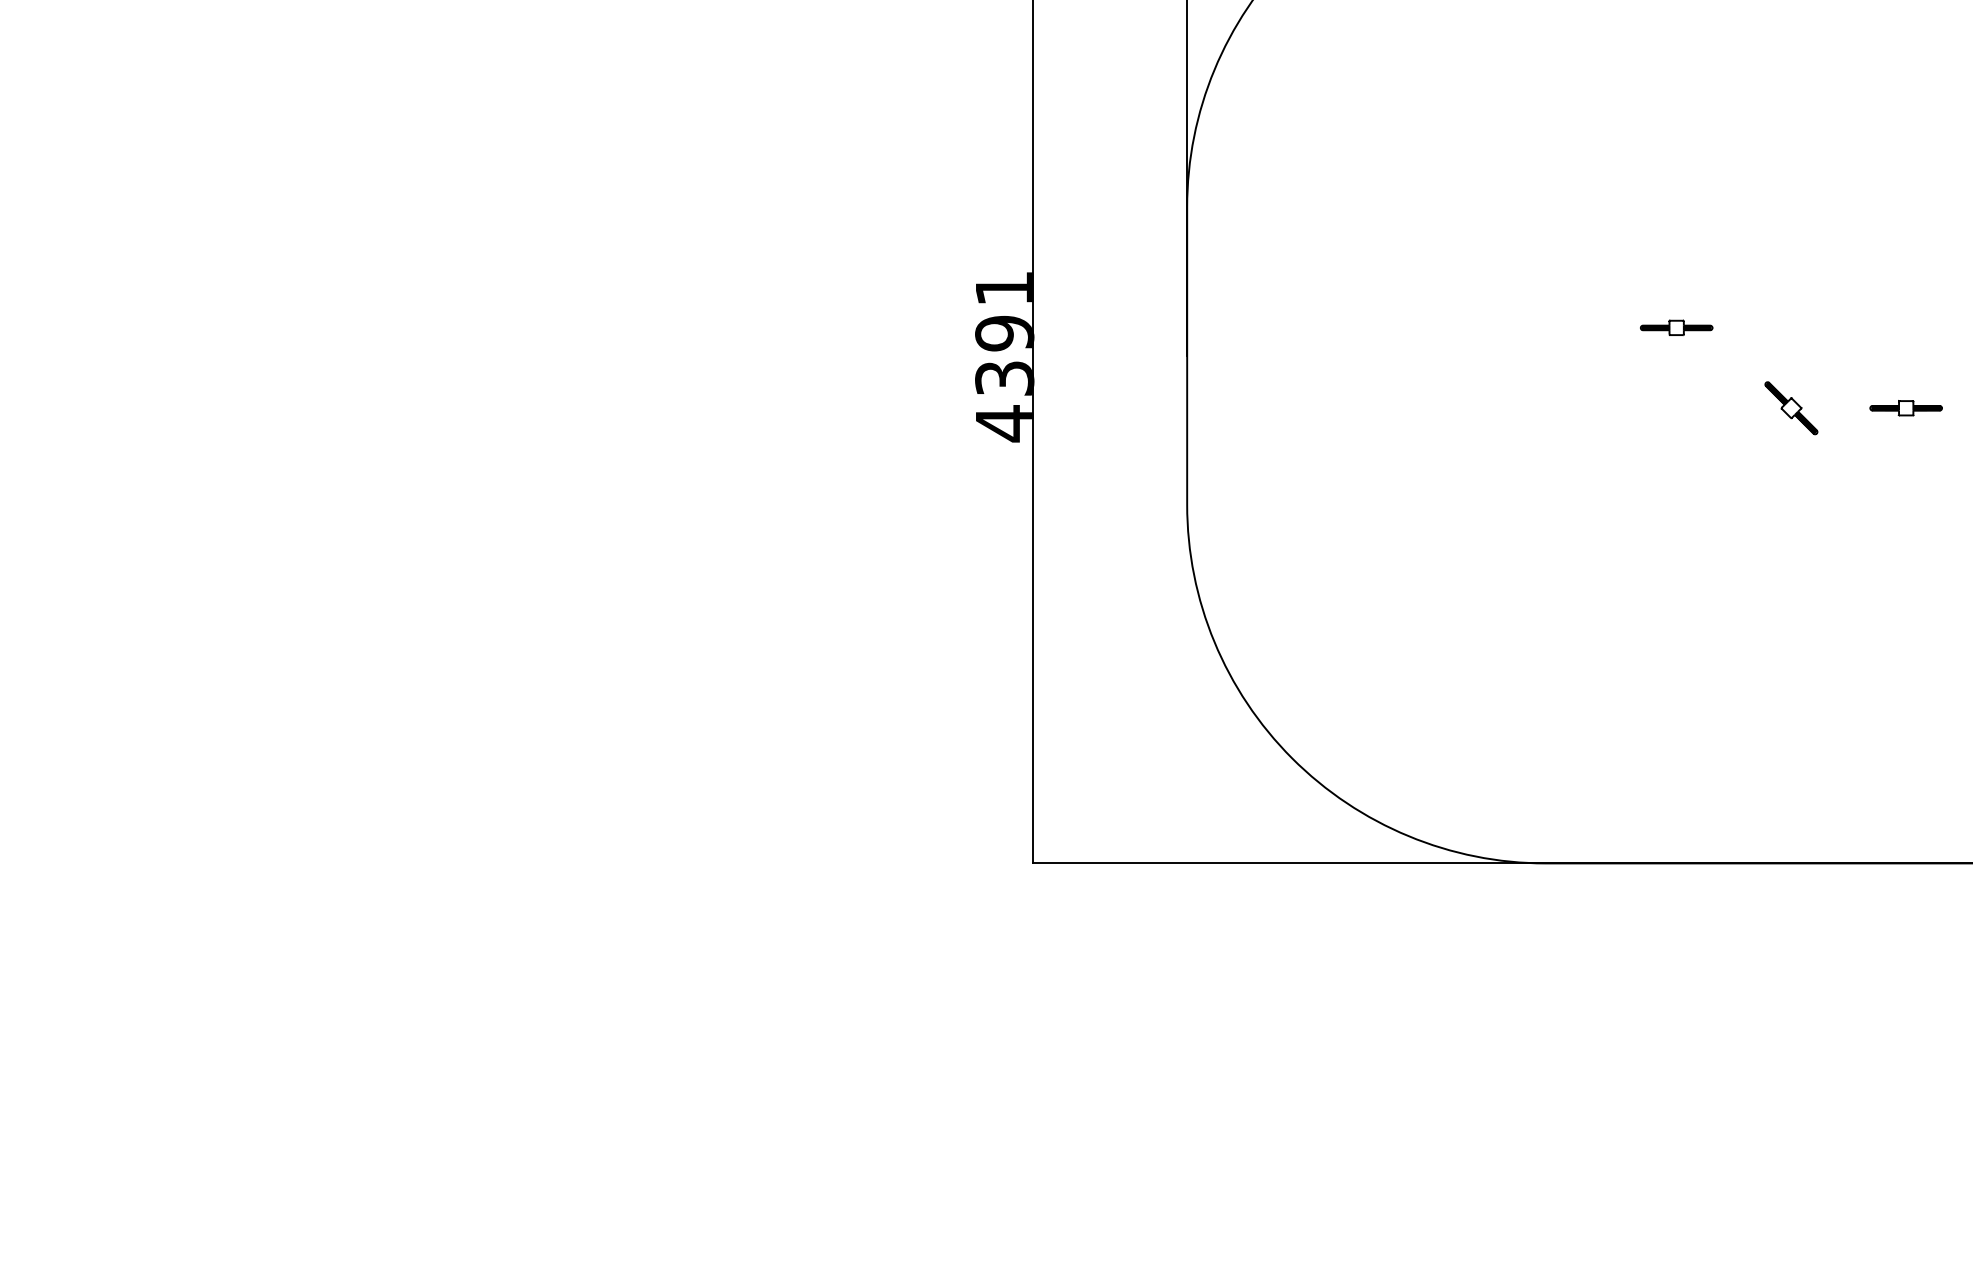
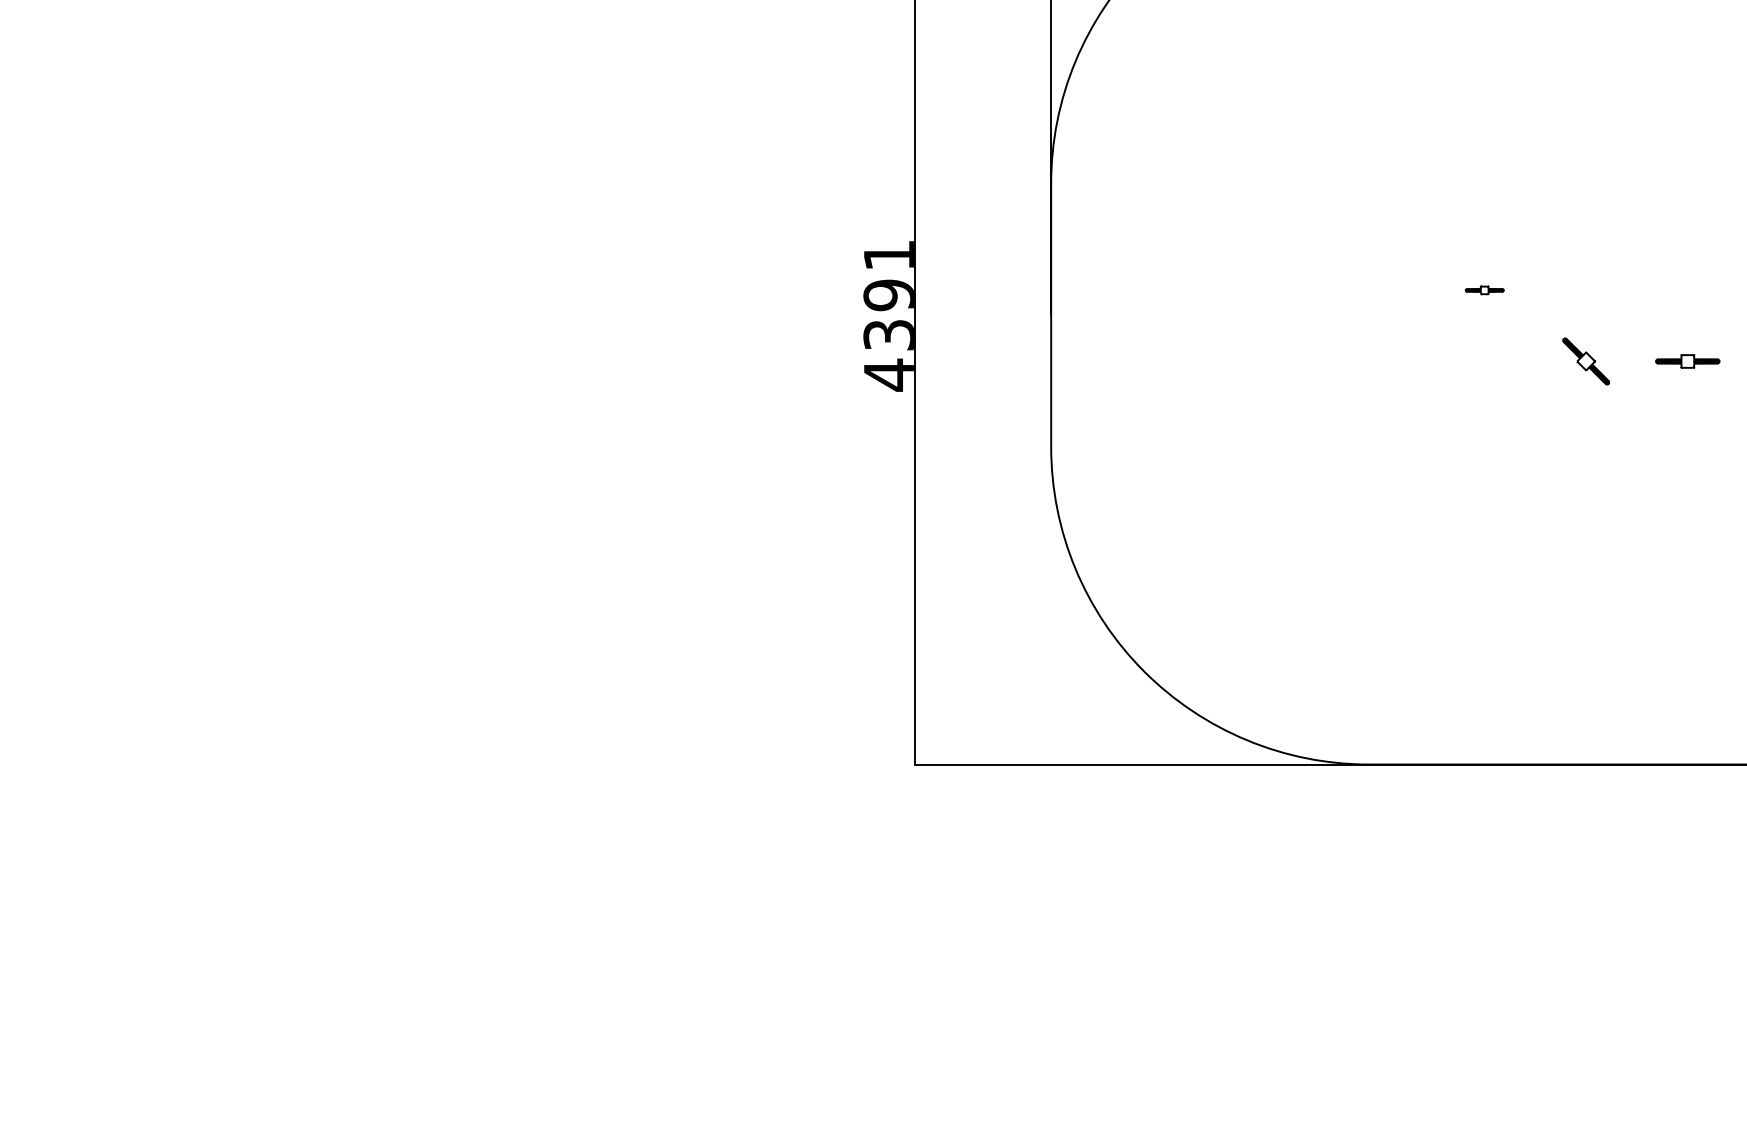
part: (1676, 328) -> (1484, 290), size x0.6

